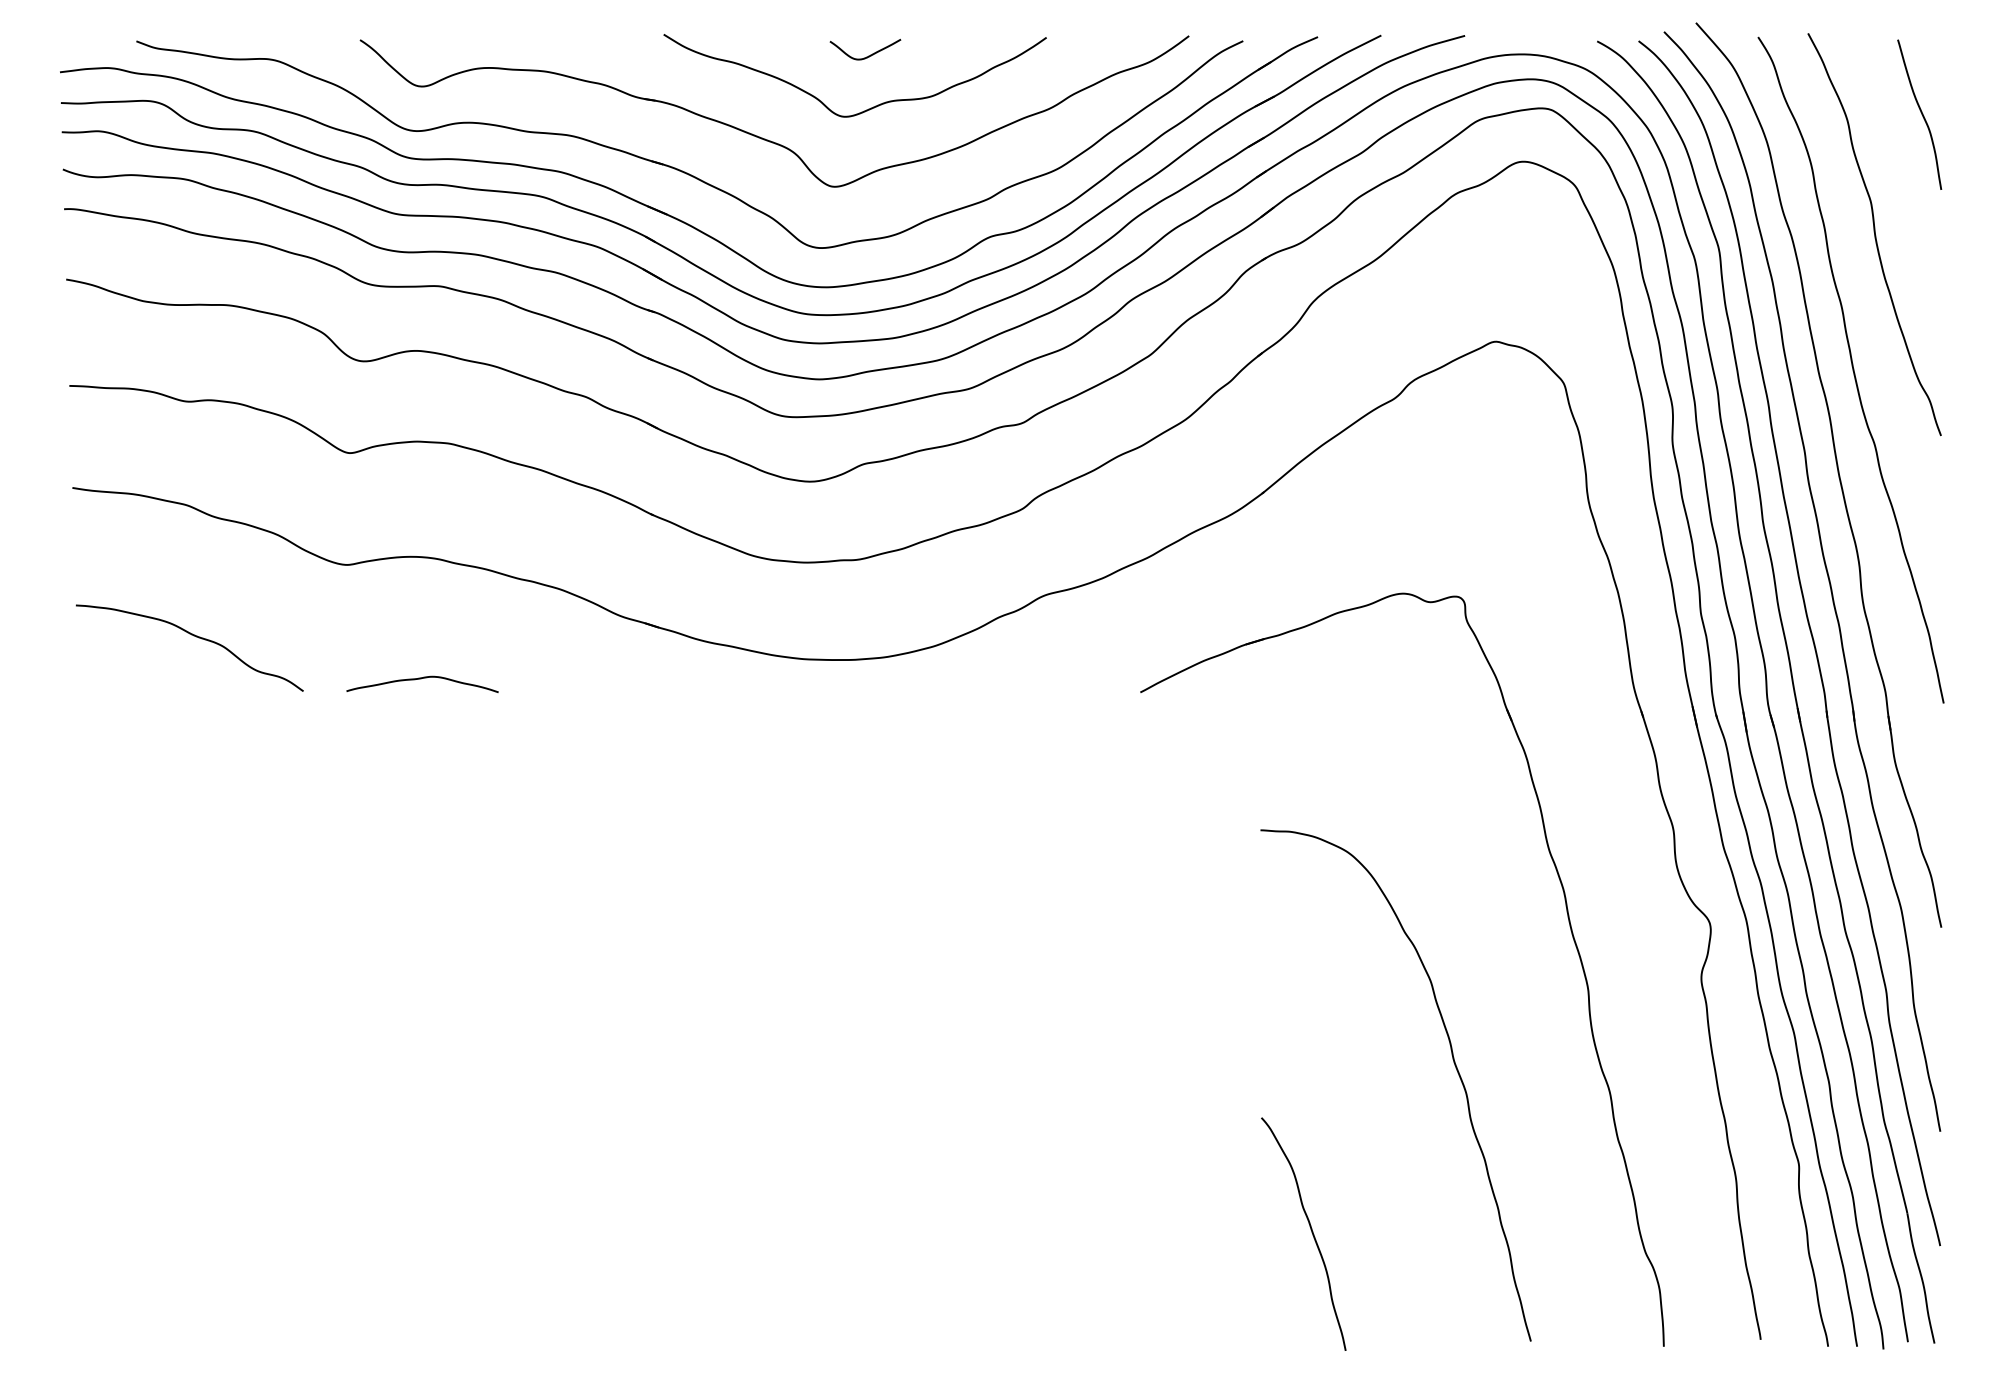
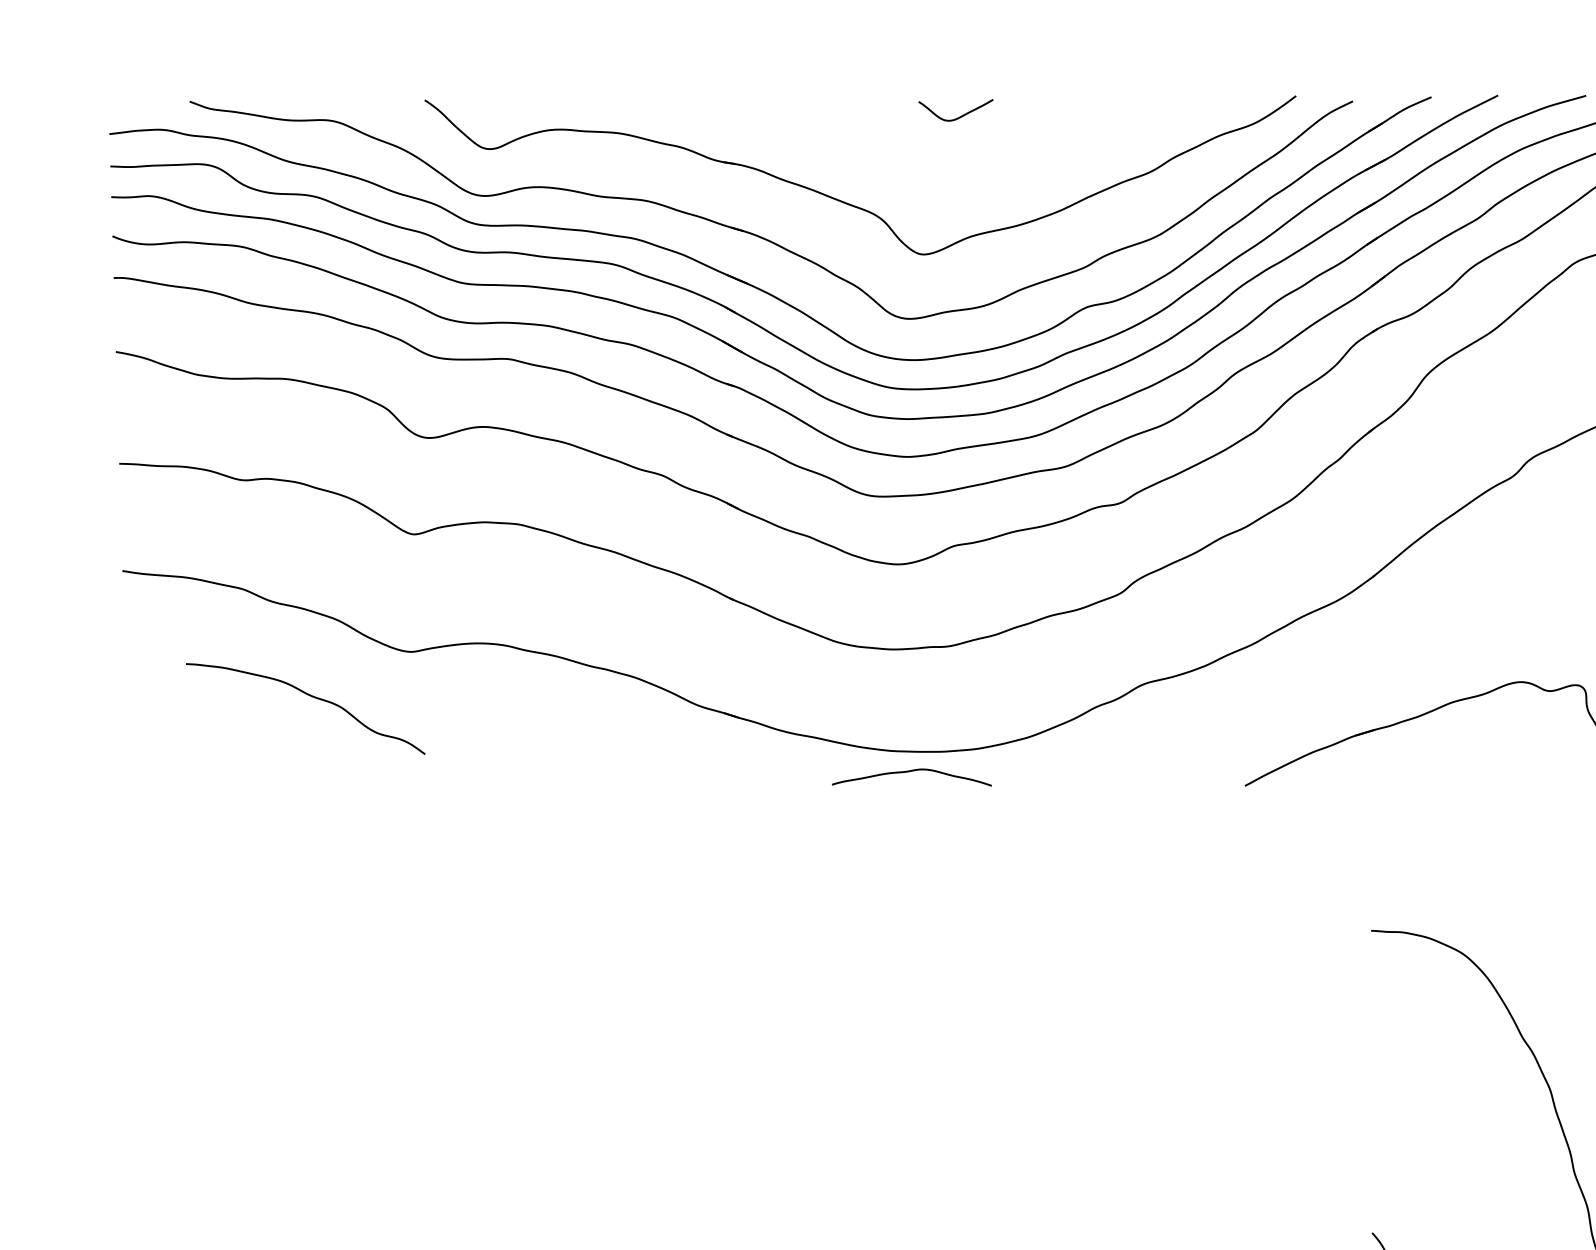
curve: (868, 108) -> (959, 172), removed
curve: (193, 636) -> (309, 696), moved
curve: (421, 679) -> (910, 772), moved

